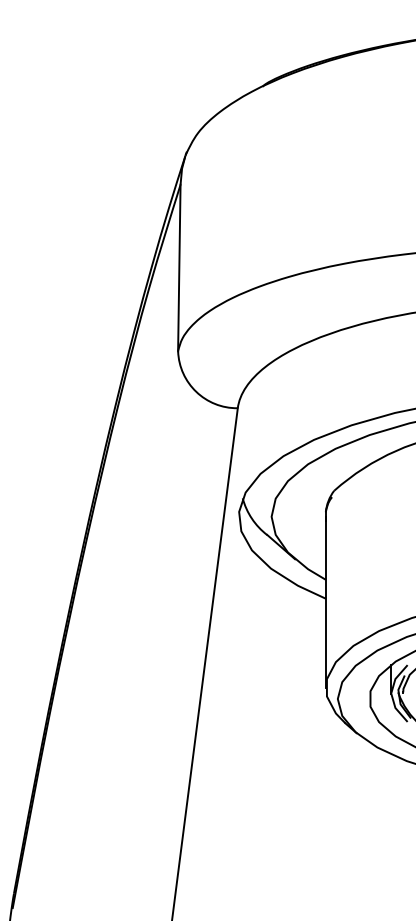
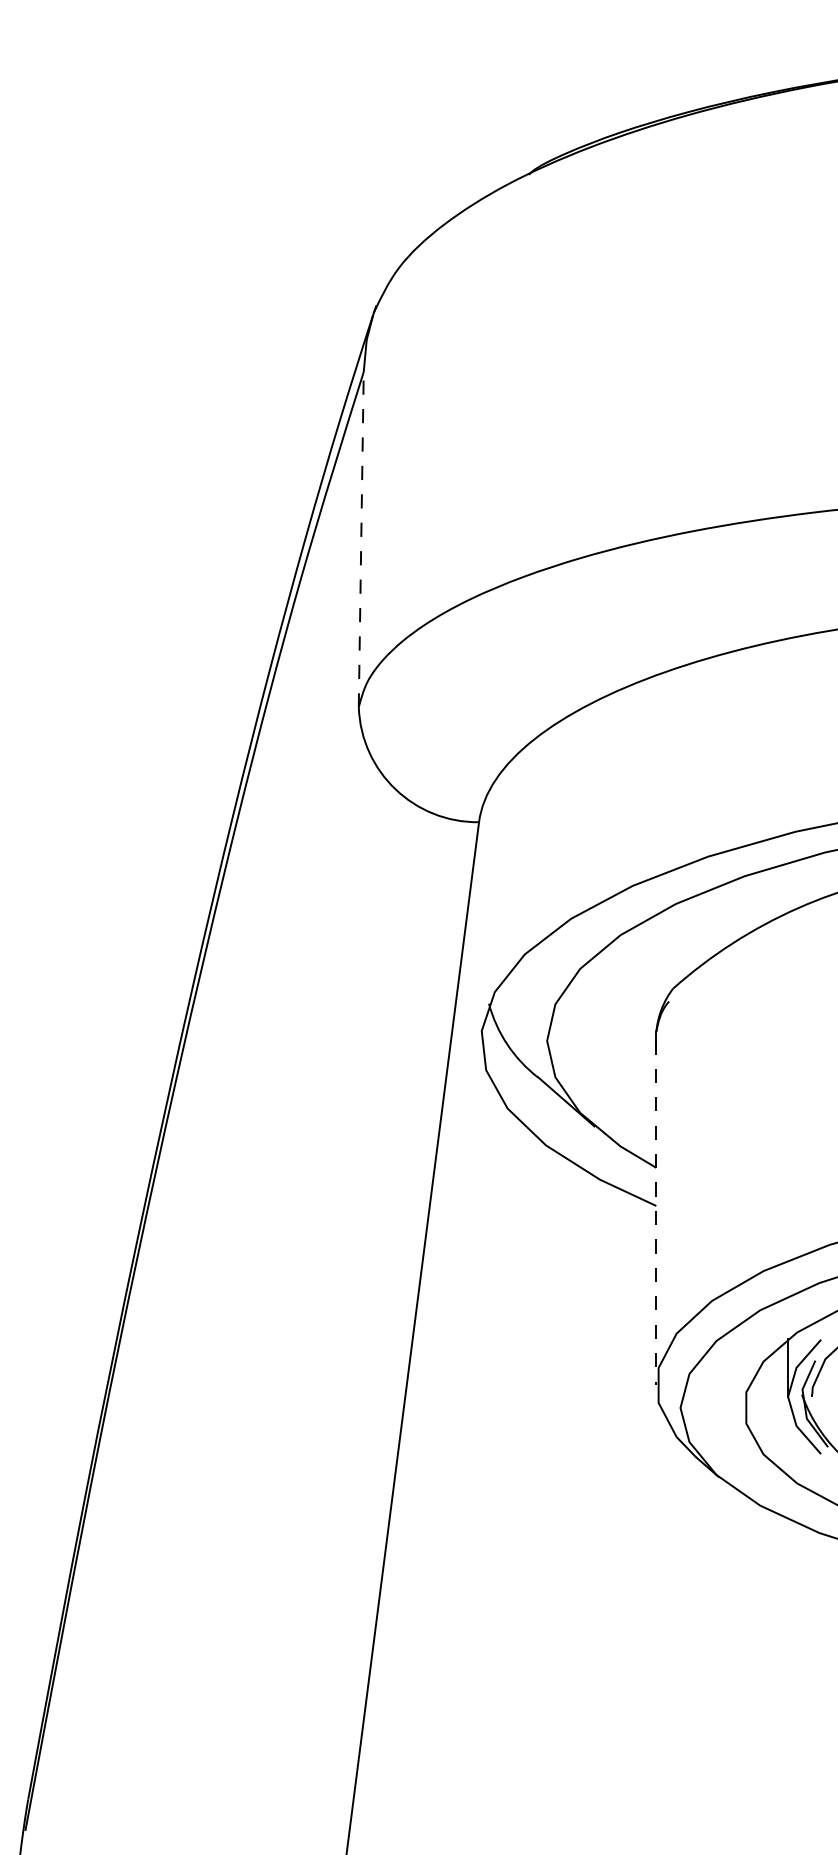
line: (179, 267) -> (361, 538), solid -> dashed
line: (325, 602) -> (655, 1213), solid -> dashed

